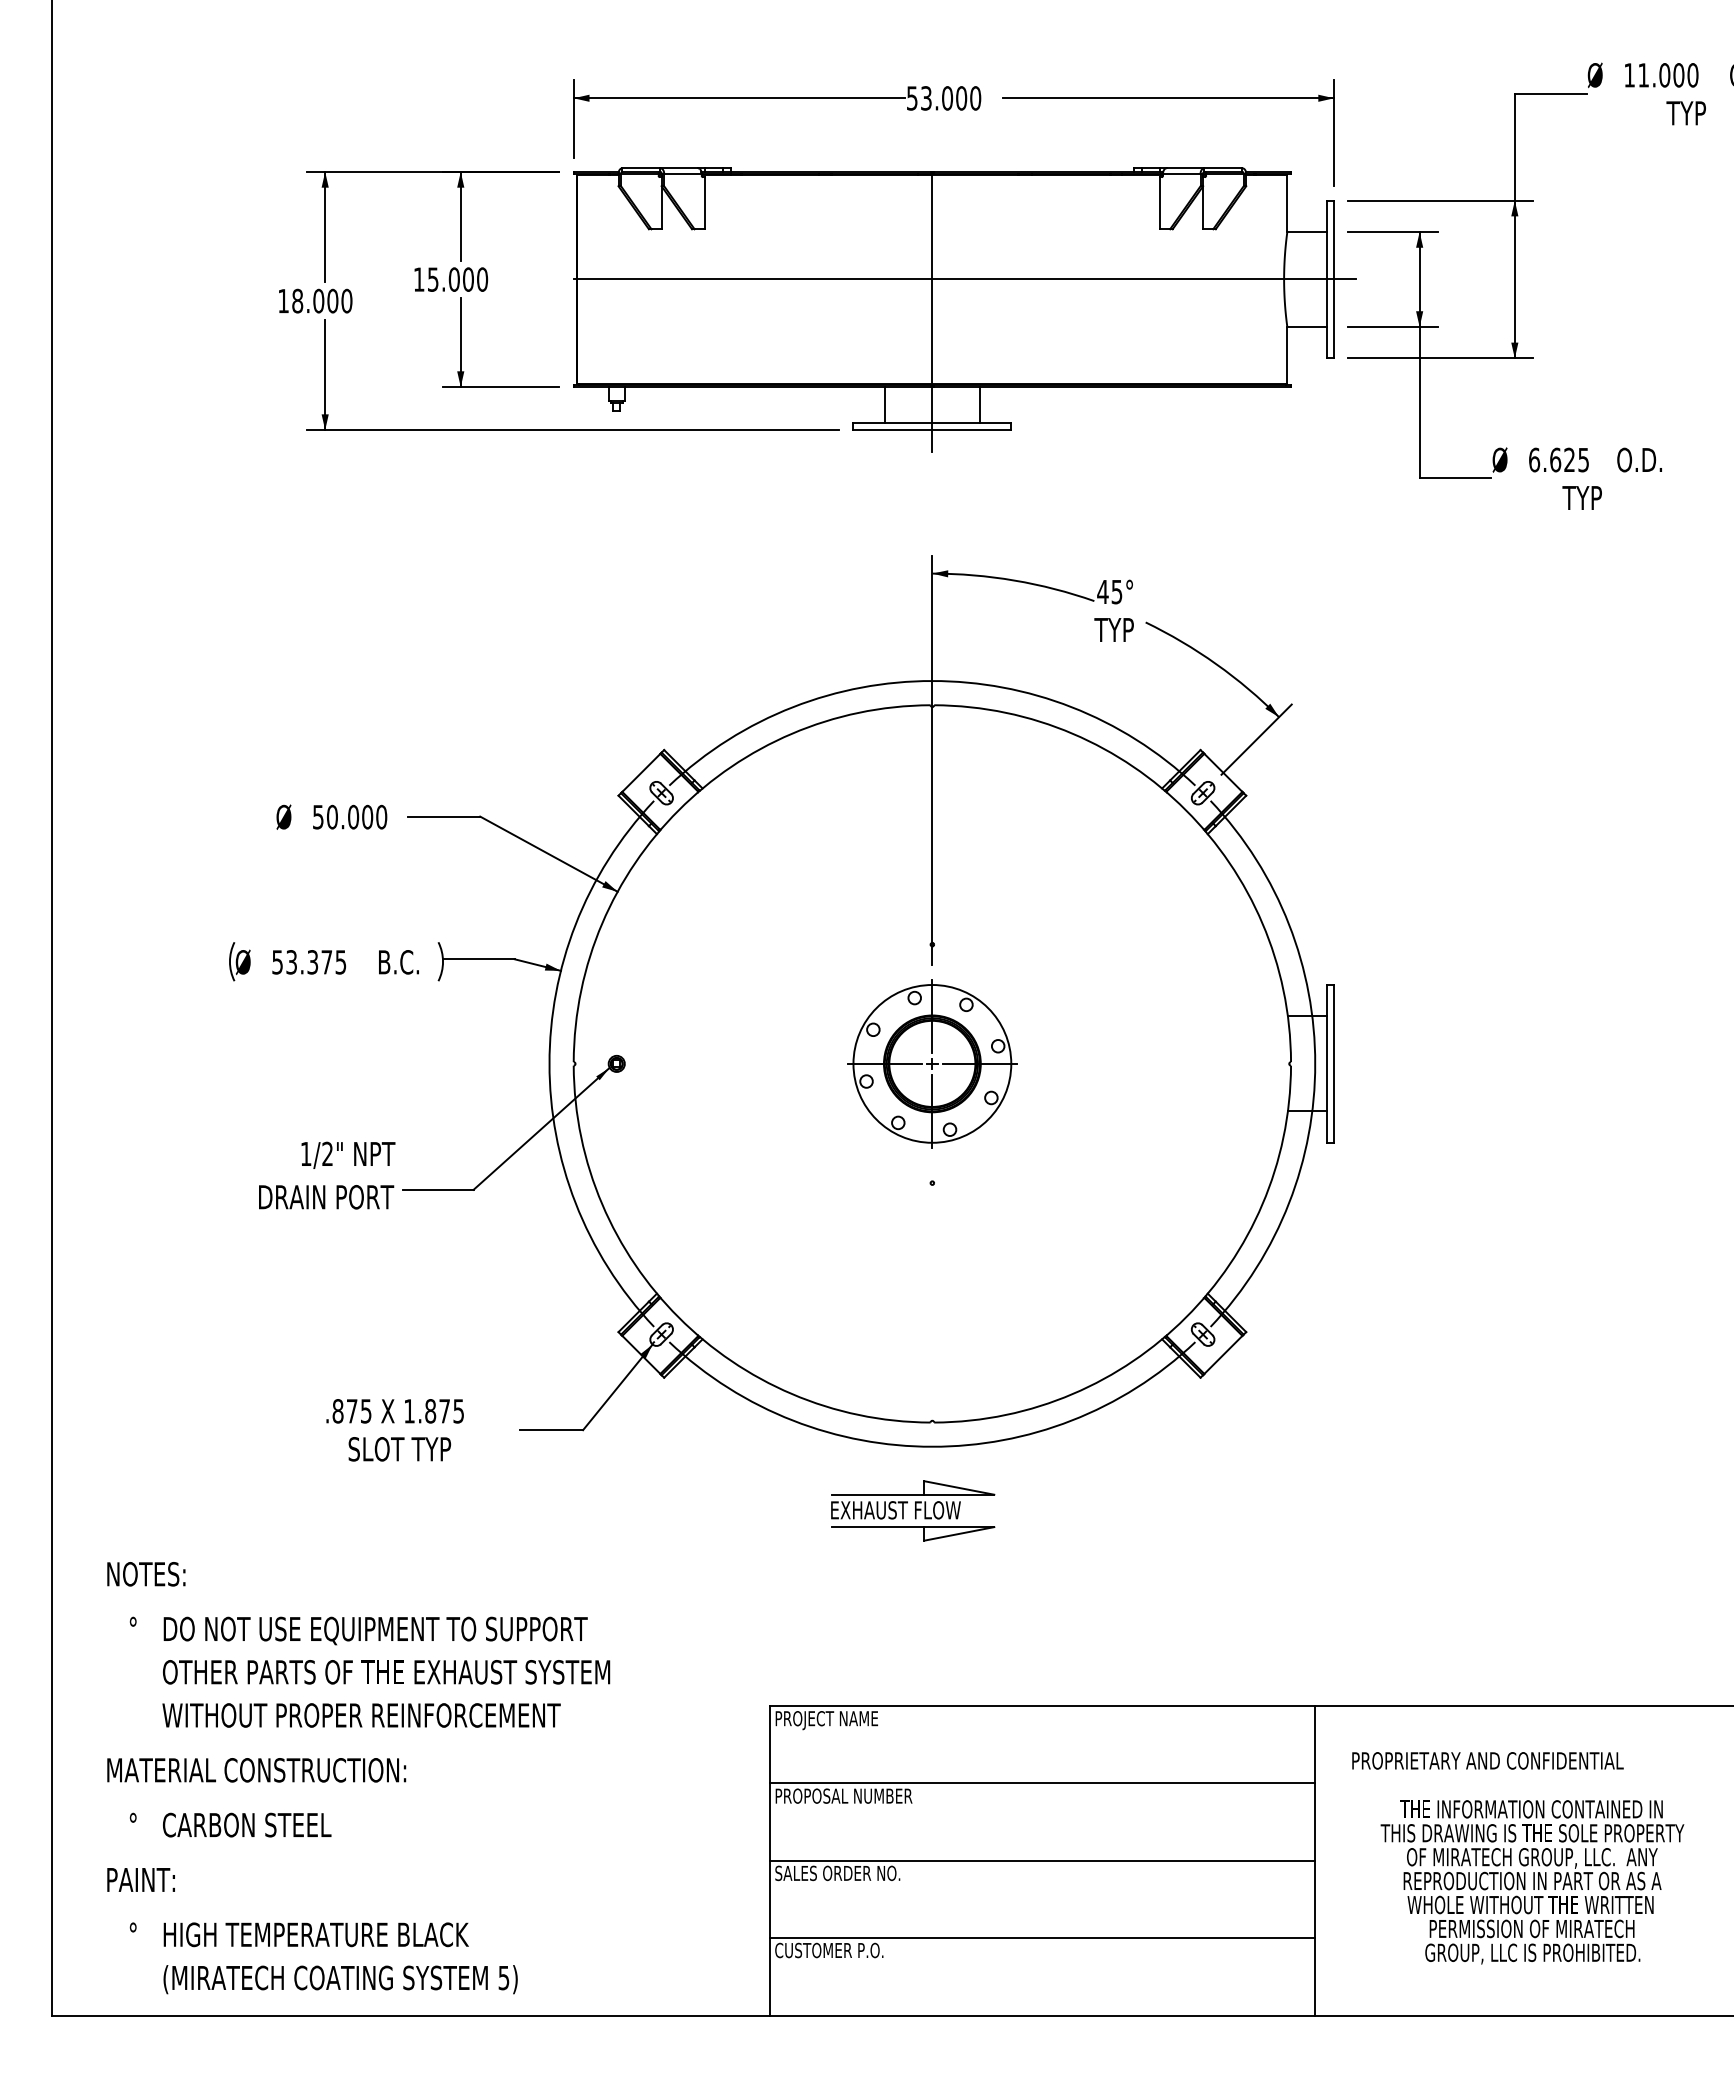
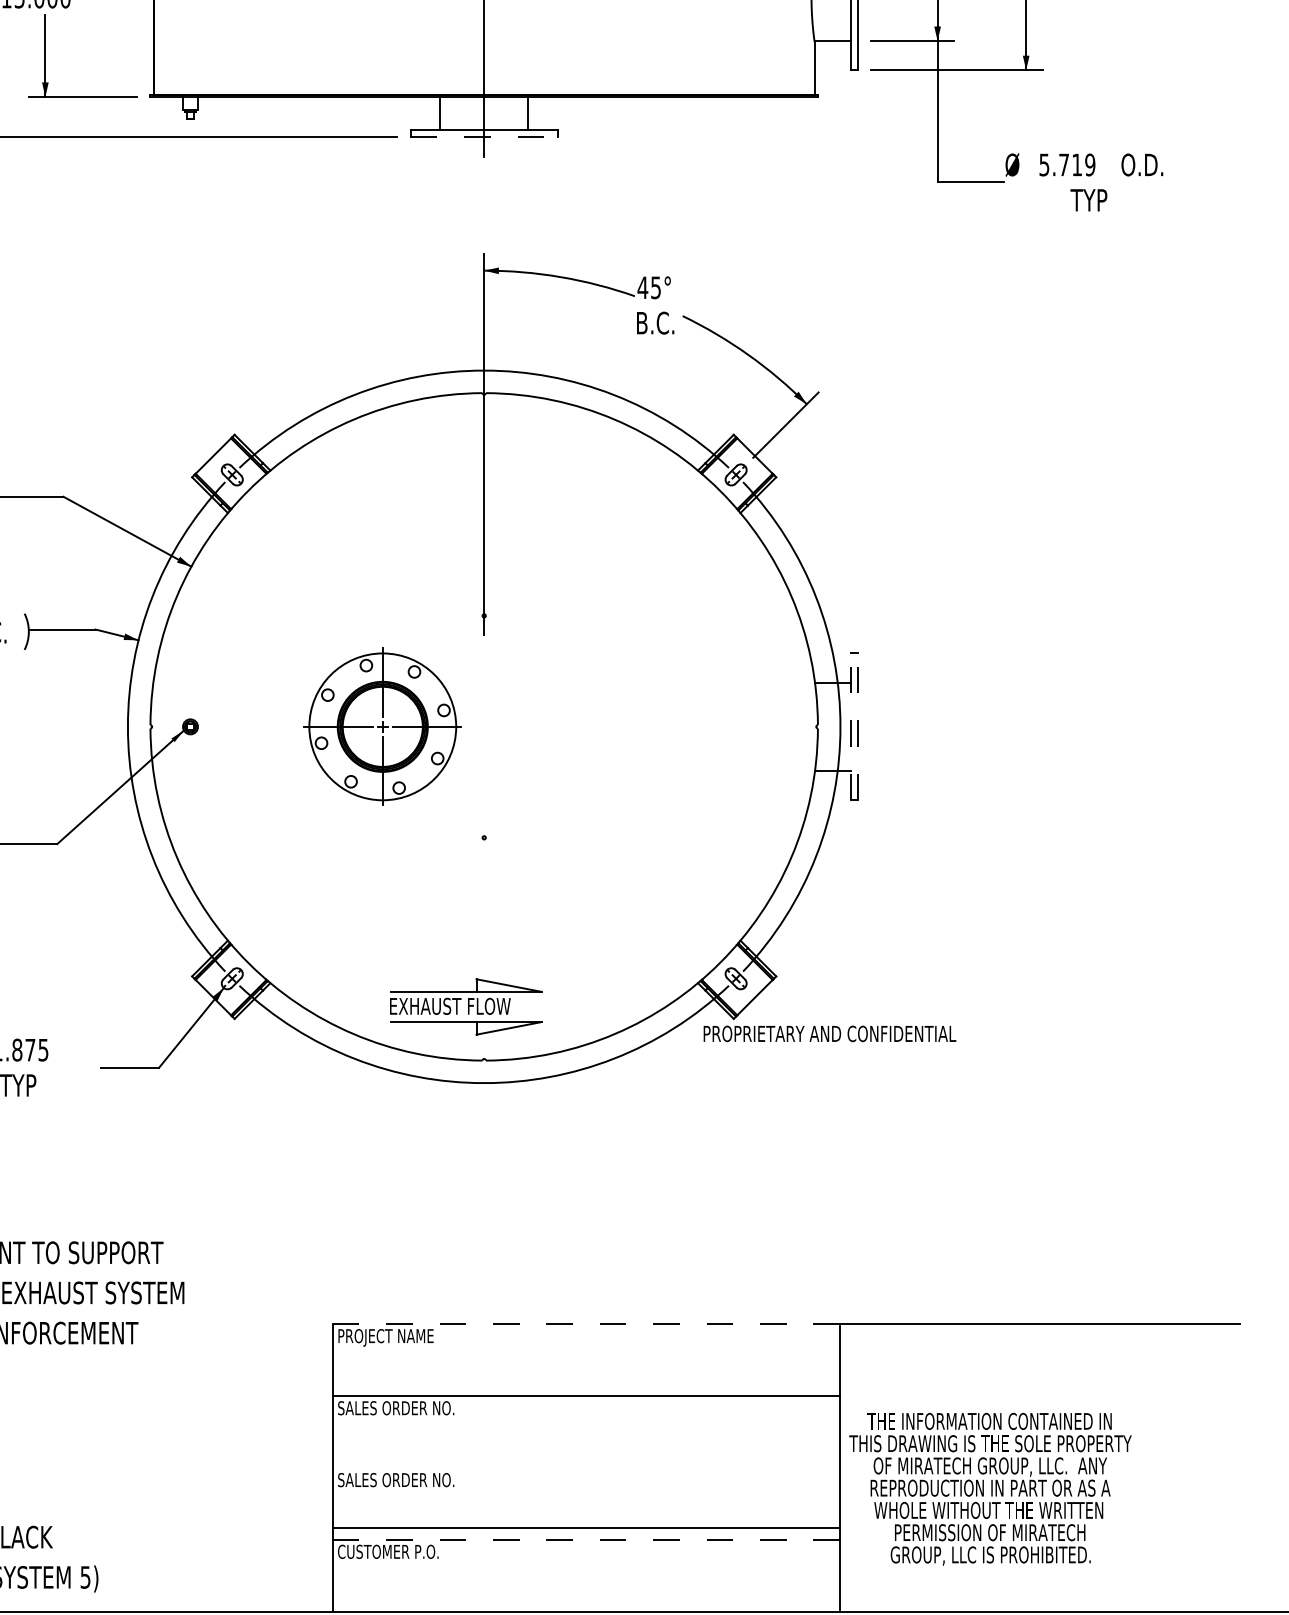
line: (932, 430) -> (484, 137), solid -> dashed
text: (1559, 459) -> (1067, 164), 6.625 -> 5.719
text: (1115, 629) -> (654, 322), TYP -> B.C.
part: (932, 1063) -> (382, 726), moved
line: (1326, 1063) -> (850, 726), solid -> dashed
line: (1334, 1063) -> (858, 726), solid -> dashed
part: (913, 1510) -> (466, 1006), moved
line: (1042, 1705) -> (586, 1323), solid -> dashed
text: (1487, 1760) -> (829, 1033), moved
text: (843, 1795) -> (401, 1407), PROPOSAL NUMBER -> SALES ORDER NO.
line: (1041, 1860) -> (585, 1527), moved
text: (1532, 1882) -> (990, 1489), moved
line: (1042, 1938) -> (586, 1540), solid -> dashed

